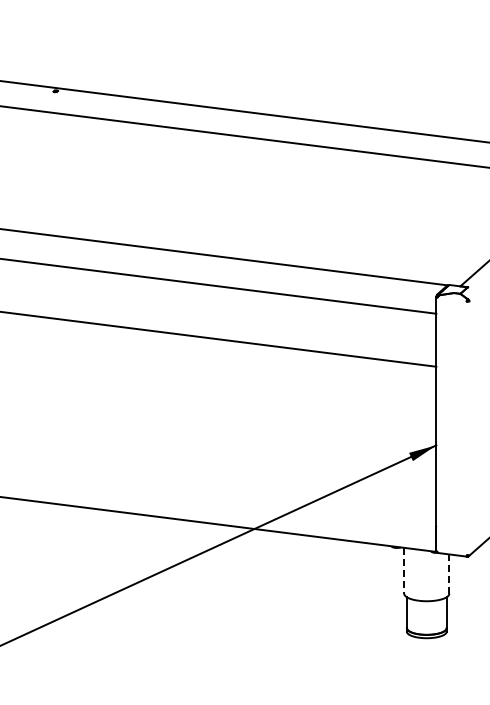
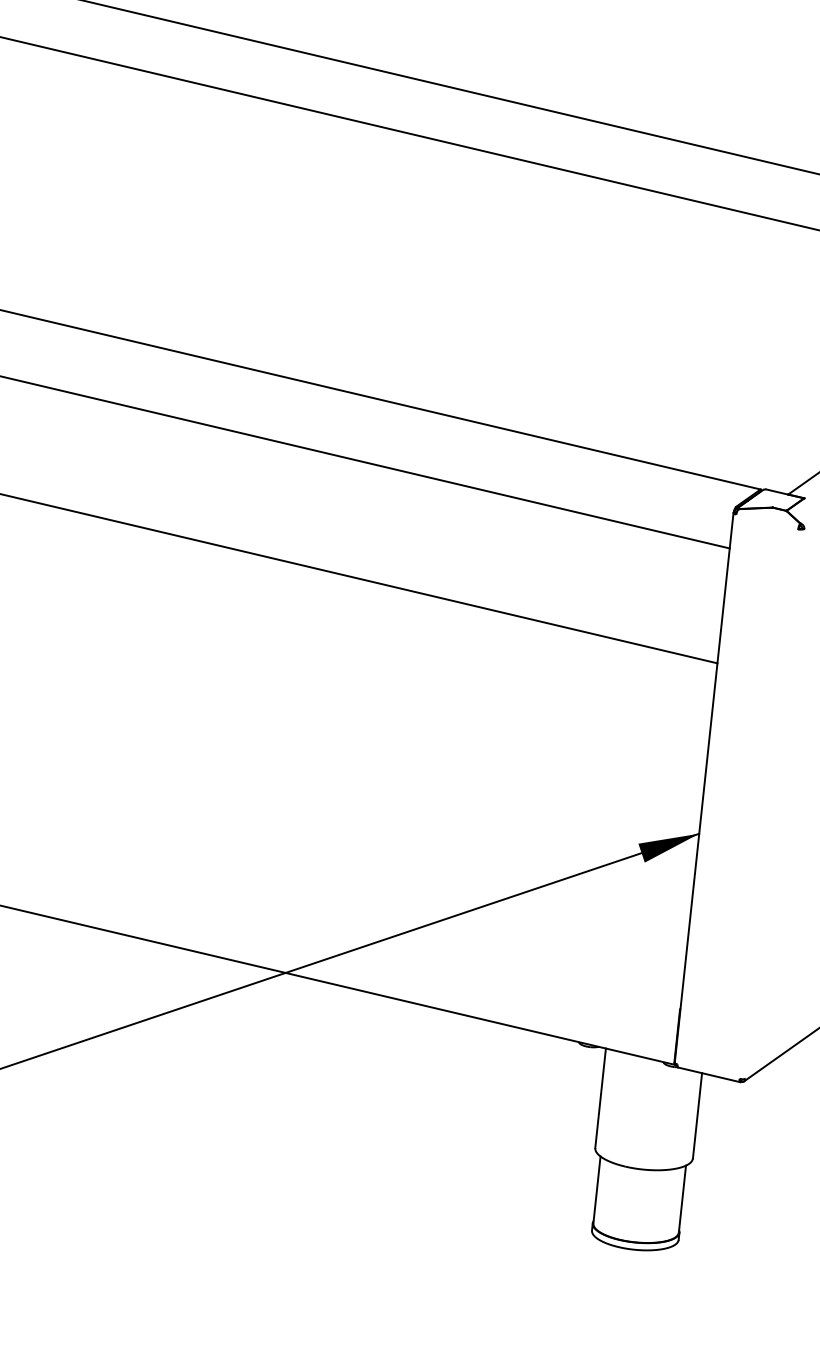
line: (404, 570) -> (601, 1097), dashed -> solid
line: (449, 574) -> (697, 1116), dashed -> solid

